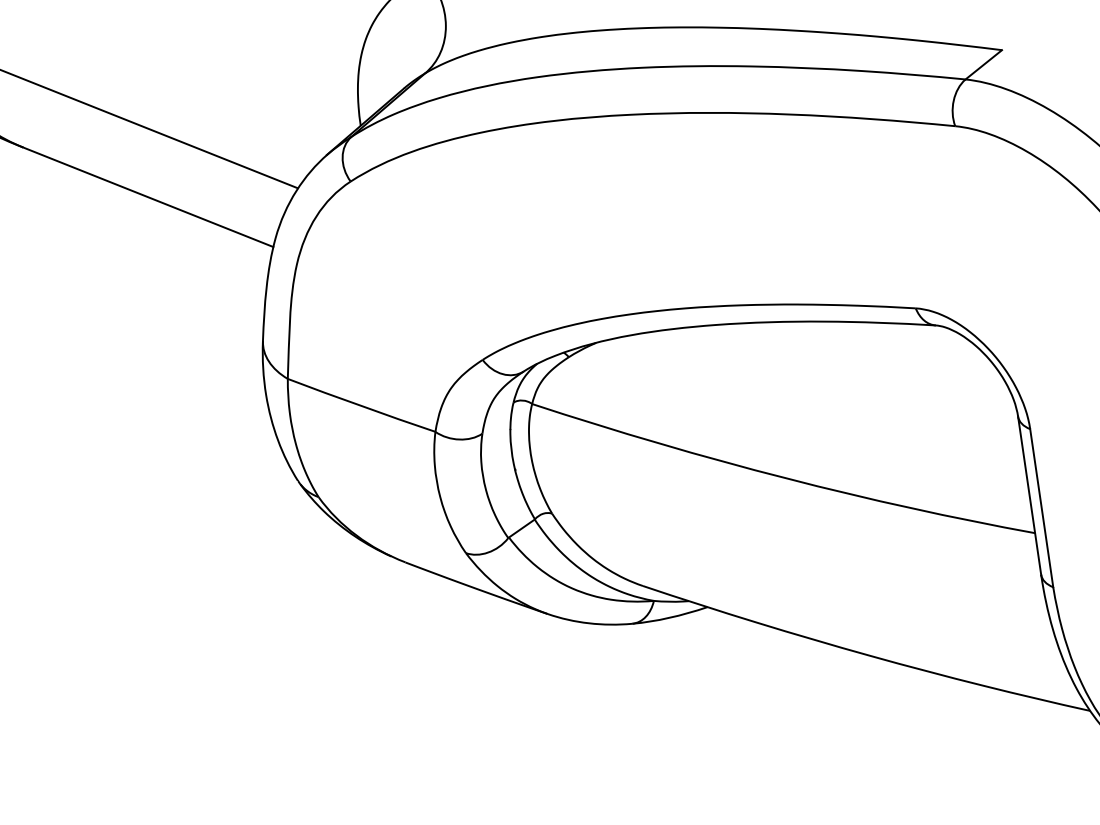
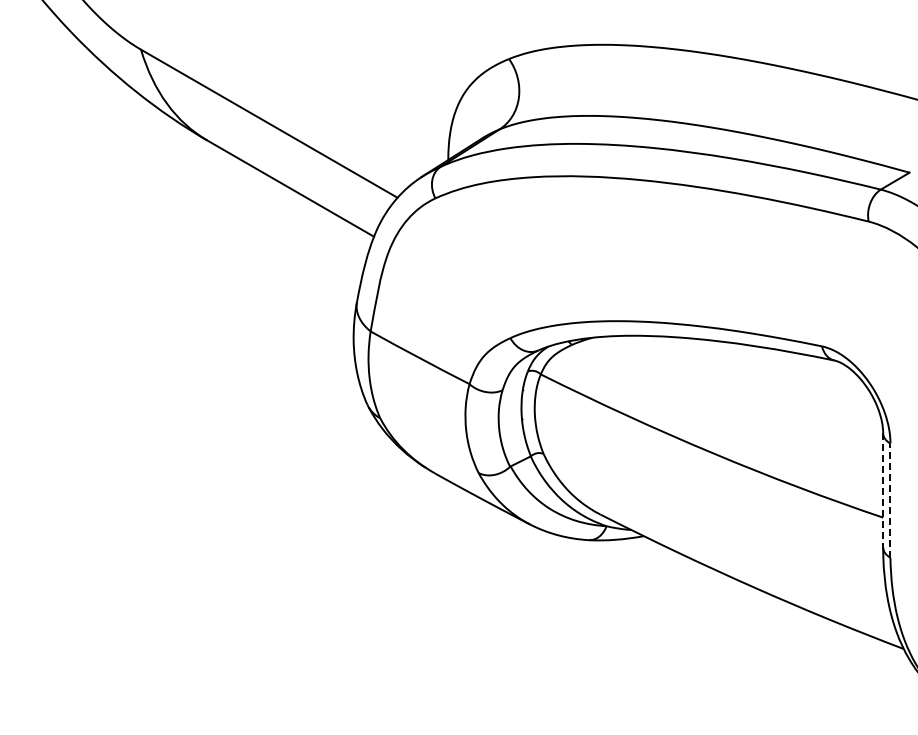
line: (1030, 496) -> (883, 491), solid -> dashed
line: (1041, 507) -> (890, 500), solid -> dashed

